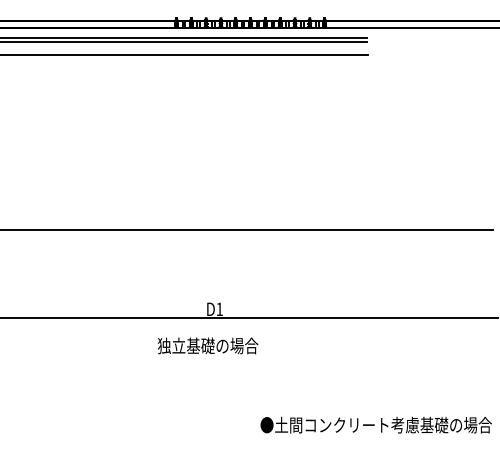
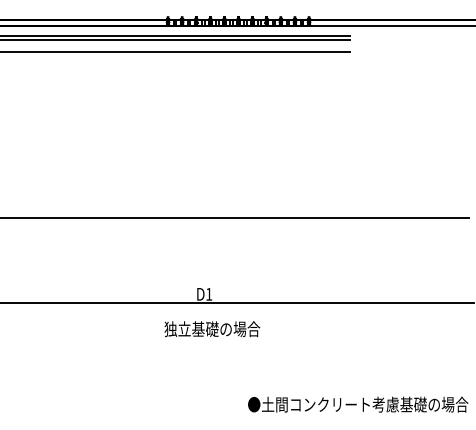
text: (208, 345) -> (212, 328), moved

